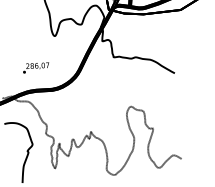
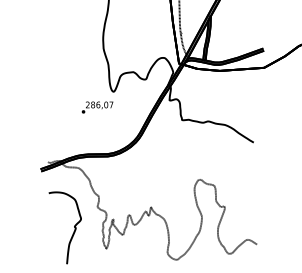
text: (36, 67) -> (97, 107), moved

